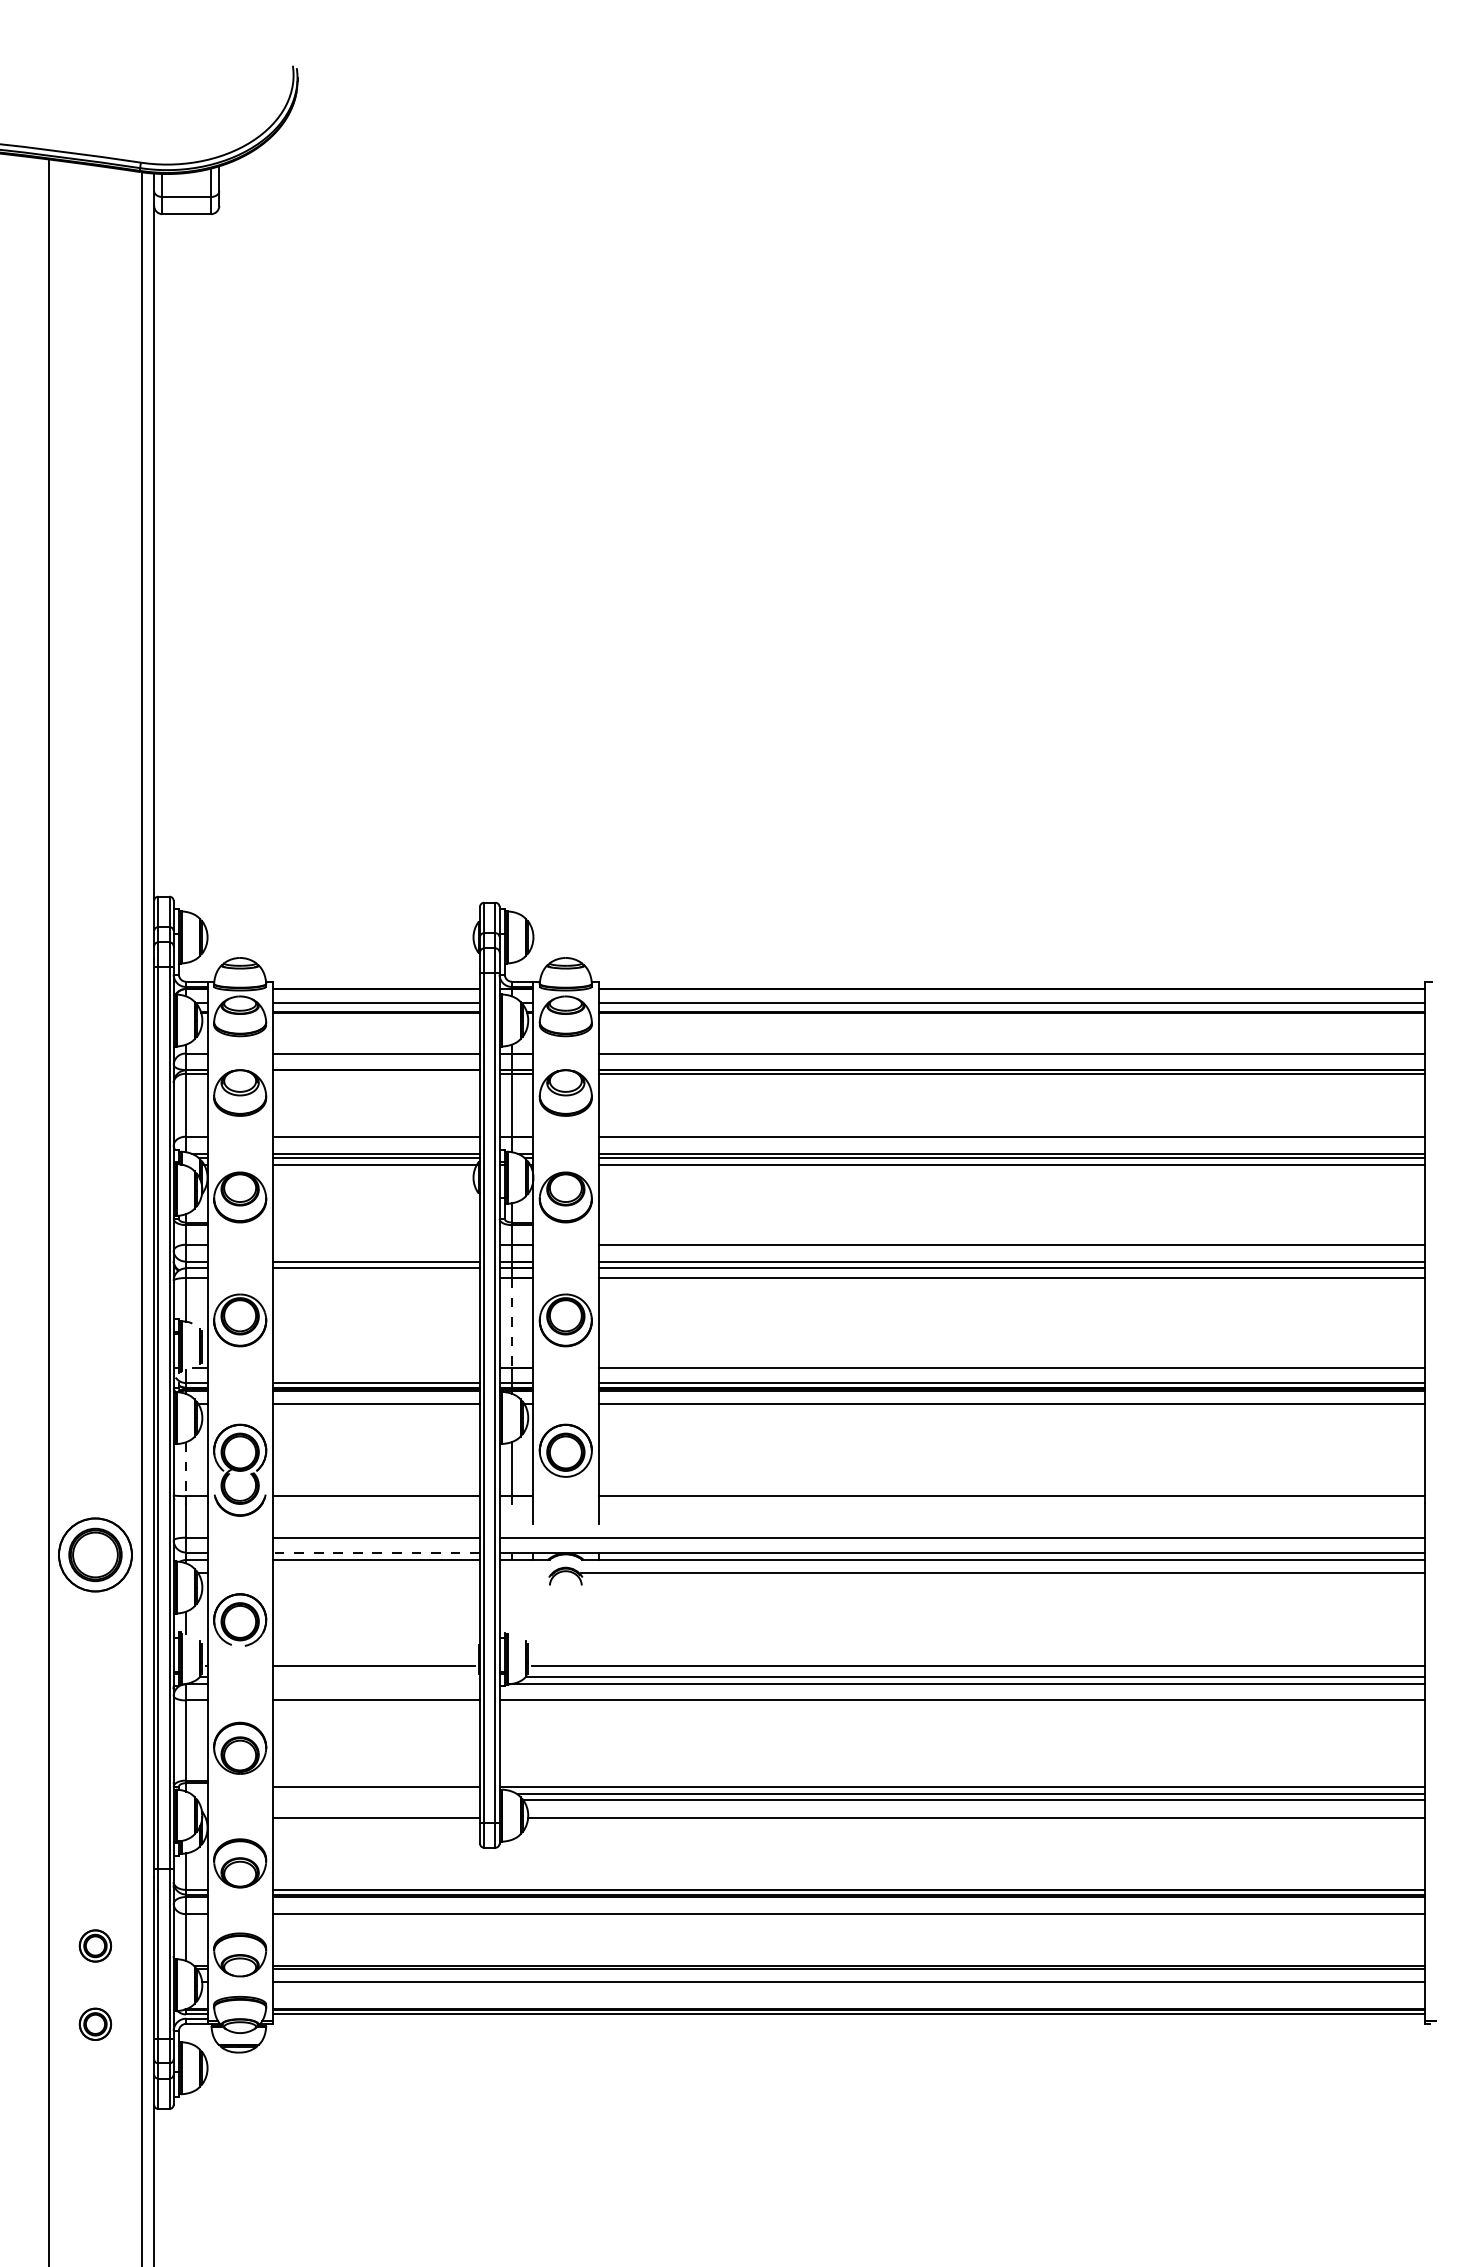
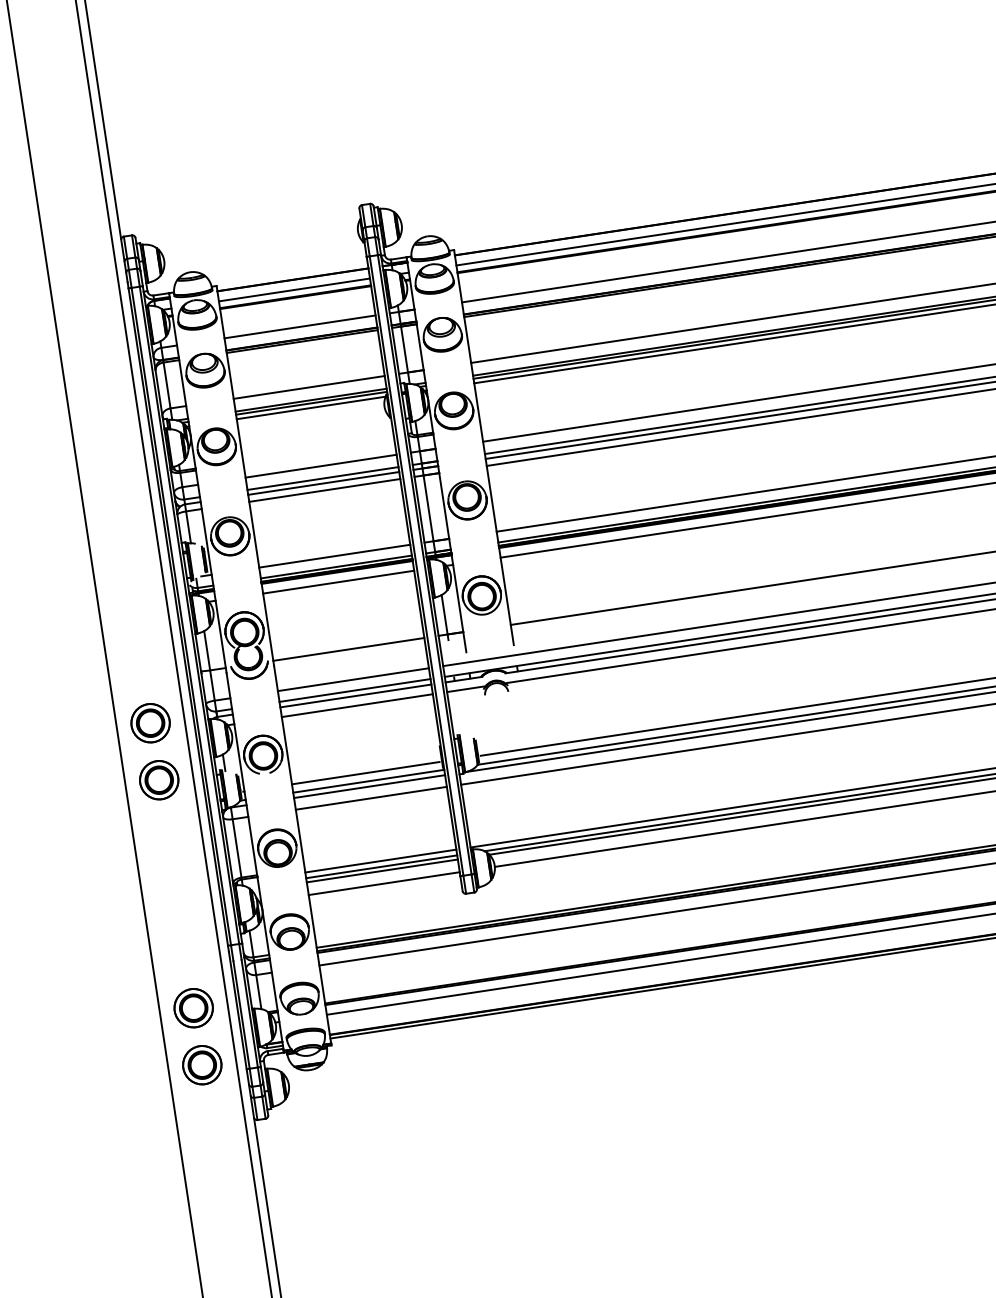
line: (376, 1073) -> (302, 341), added
line: (376, 1244) -> (321, 466), added
line: (376, 1278) -> (324, 490), added
line: (511, 1323) -> (428, 508), dashed -> solid
line: (376, 1368) -> (334, 556), added
line: (186, 1469) -> (207, 650), dashed -> solid
line: (376, 1552) -> (355, 690), dashed -> solid
part: (95, 1554) -> (150, 722), size x0.71
line: (376, 1573) -> (357, 705), added
line: (524, 1573) -> (465, 689), added
part: (95, 1633) -> (159, 780), added
line: (376, 1677) -> (368, 781), added
line: (376, 1684) -> (369, 786), added
line: (376, 1794) -> (381, 866), added
line: (376, 1800) -> (382, 871), added
part: (95, 1945) -> (193, 1007), size x1.67
part: (95, 2024) -> (202, 1065), size x1.67

